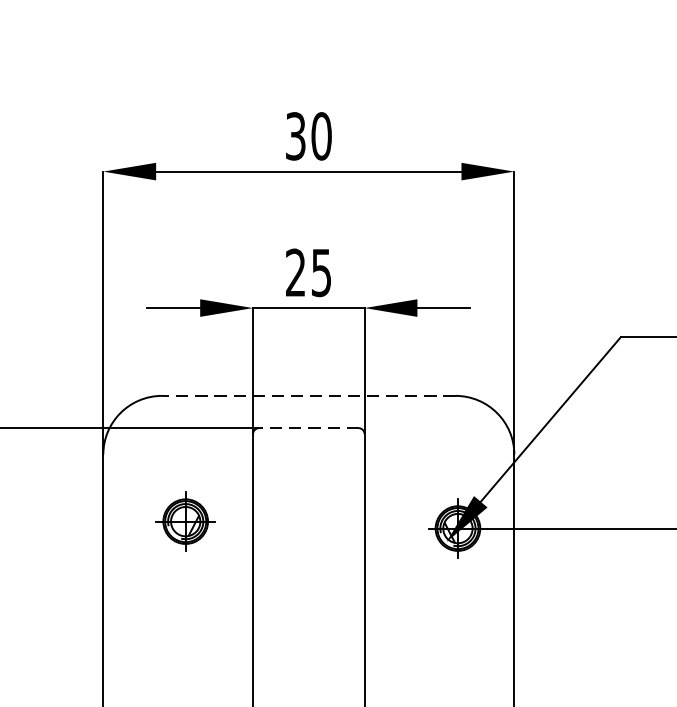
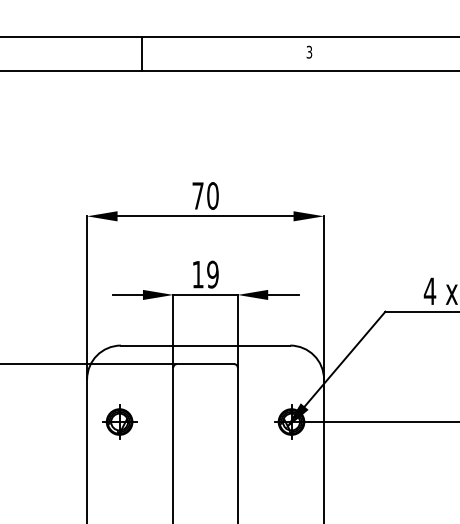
text: (294, 135) -> (197, 195), 30 -> 70
text: (308, 272) -> (205, 274), 25 -> 19
line: (308, 395) -> (205, 345), dashed -> solid
line: (308, 428) -> (205, 364), dashed -> solid
part: (185, 520) -> (119, 421), moved

